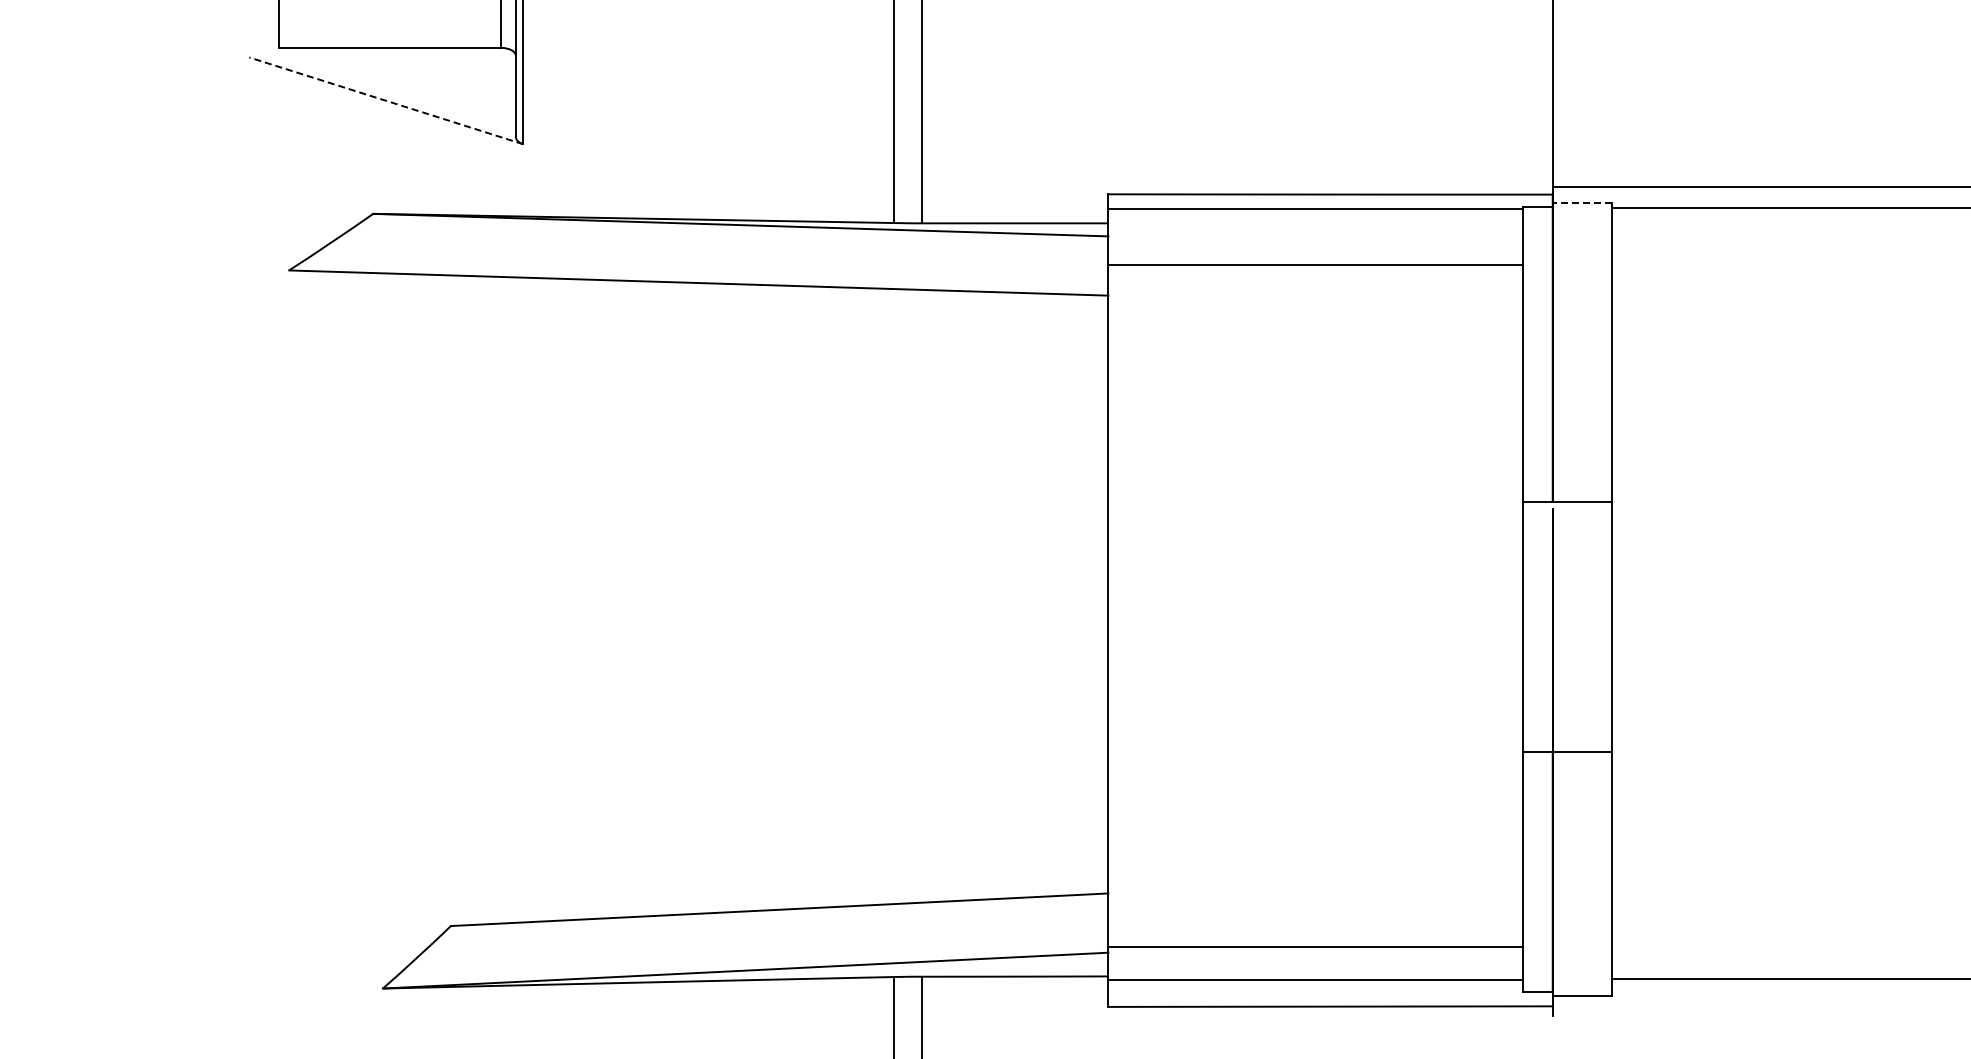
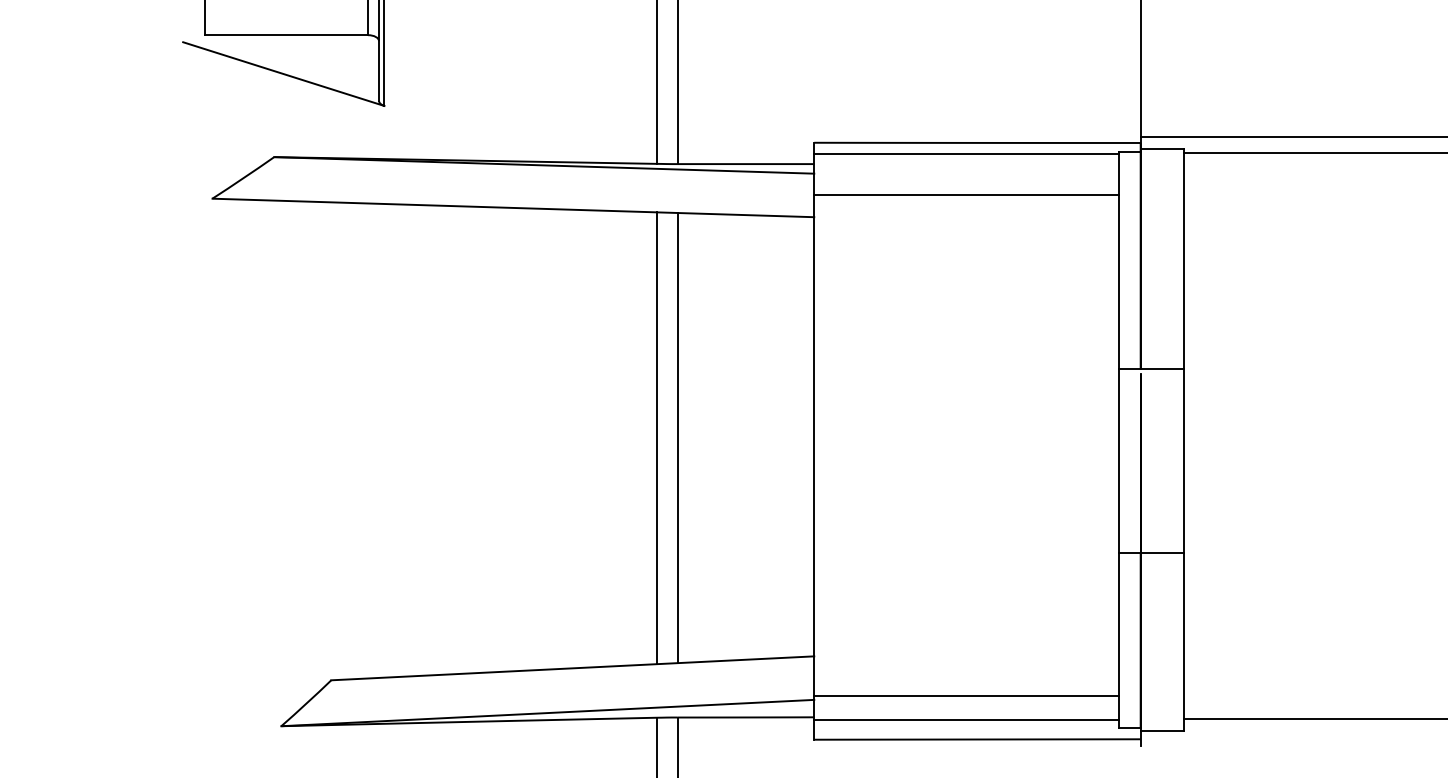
line: (386, 100) -> (283, 73), dashed -> solid
line: (1582, 203) -> (1162, 149), dashed -> solid
line: (894, 596) -> (657, 438), added
line: (922, 596) -> (677, 438), added

